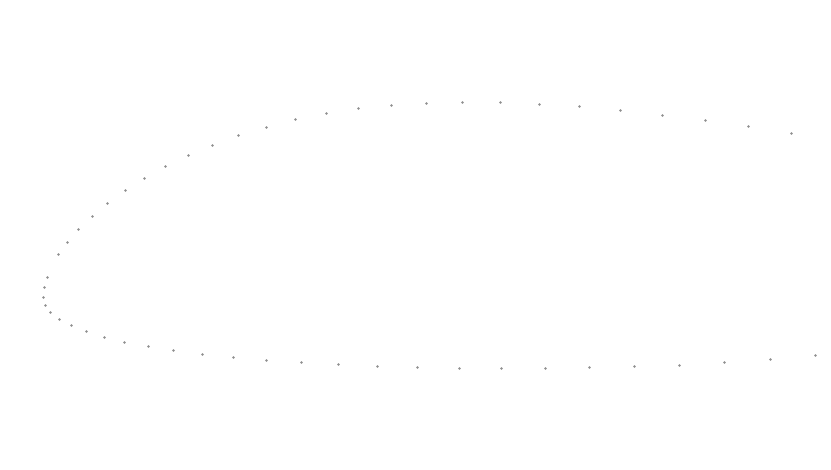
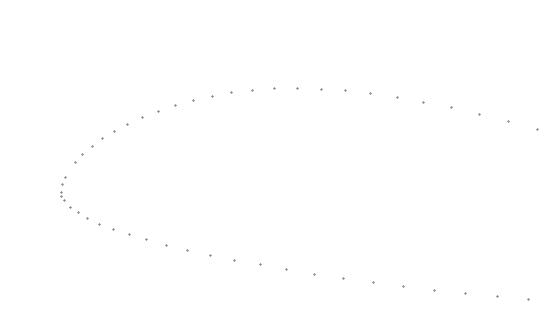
part: (46, 304) -> (62, 195), size x0.7

